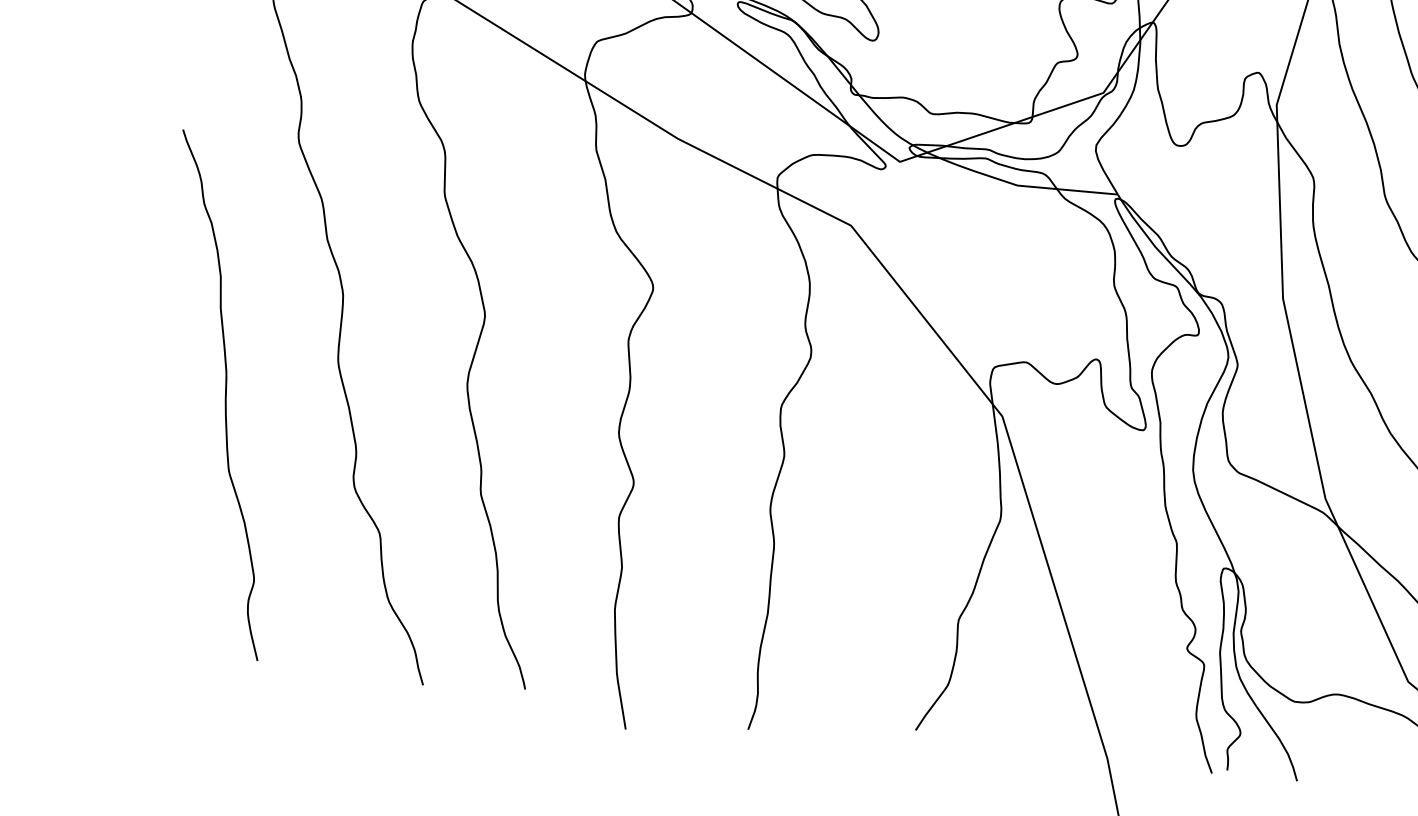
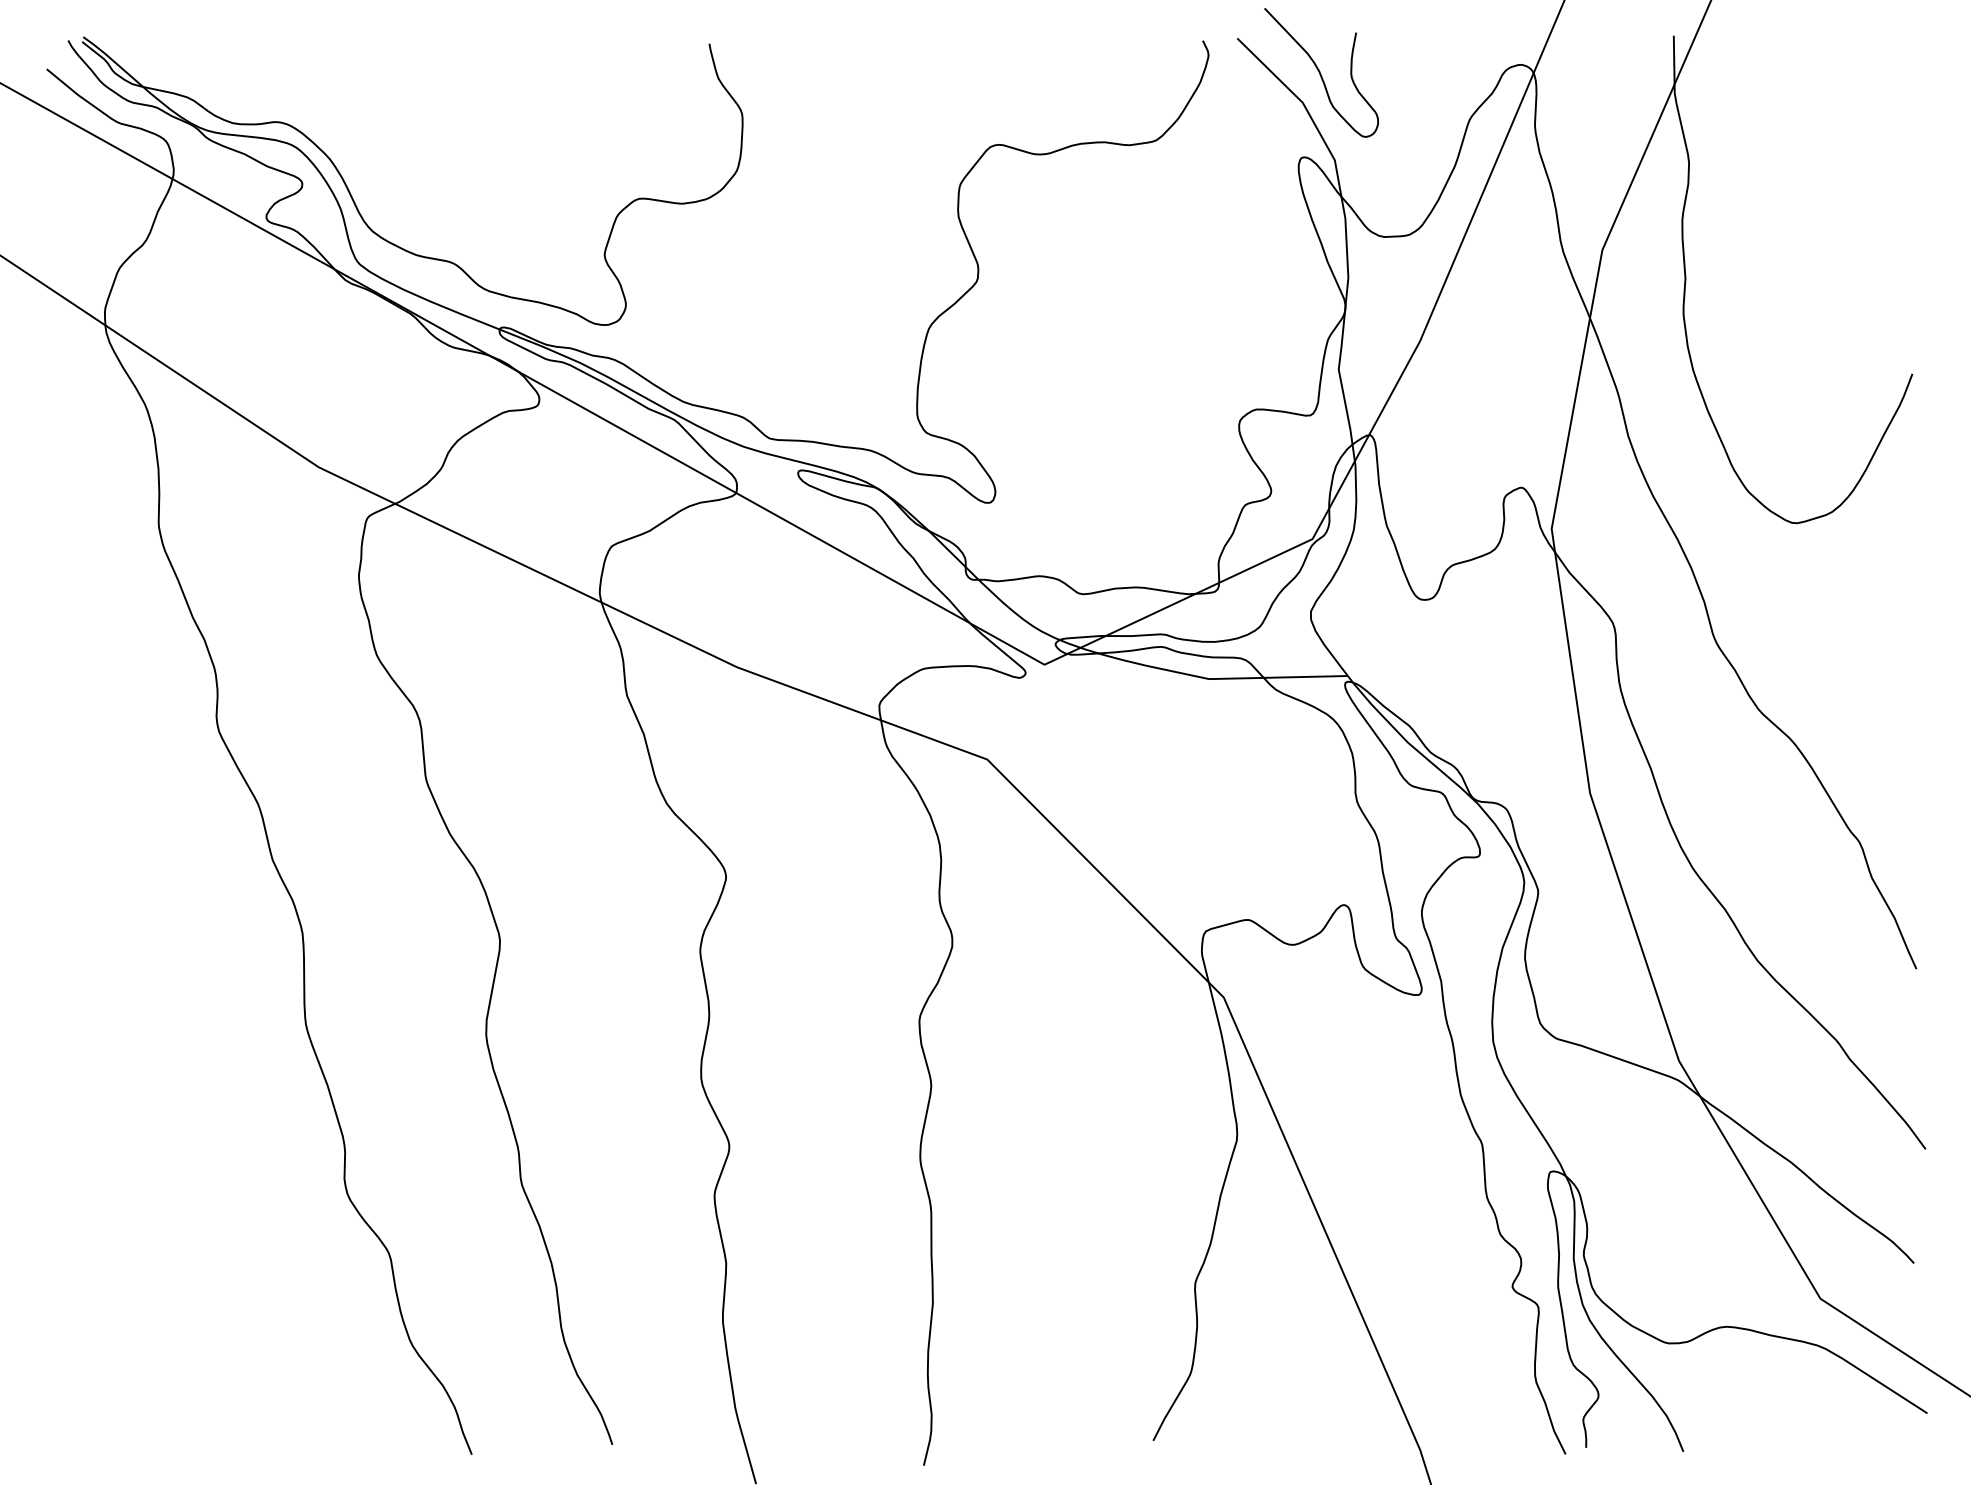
curve: (225, 395) -> (156, 1088), removed

